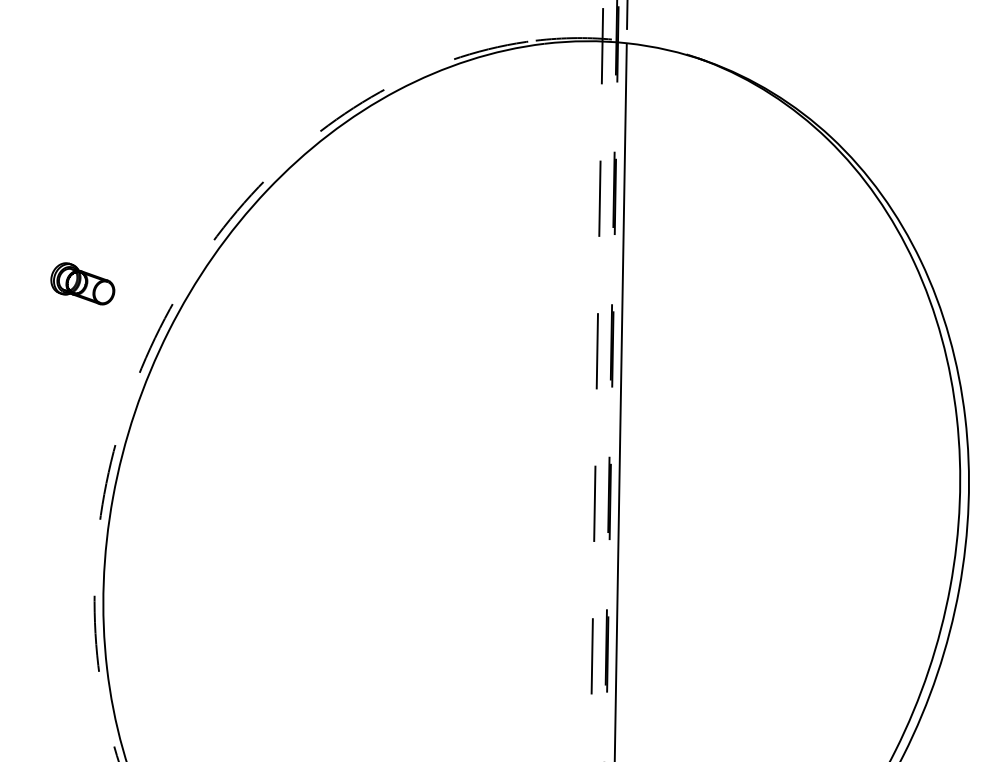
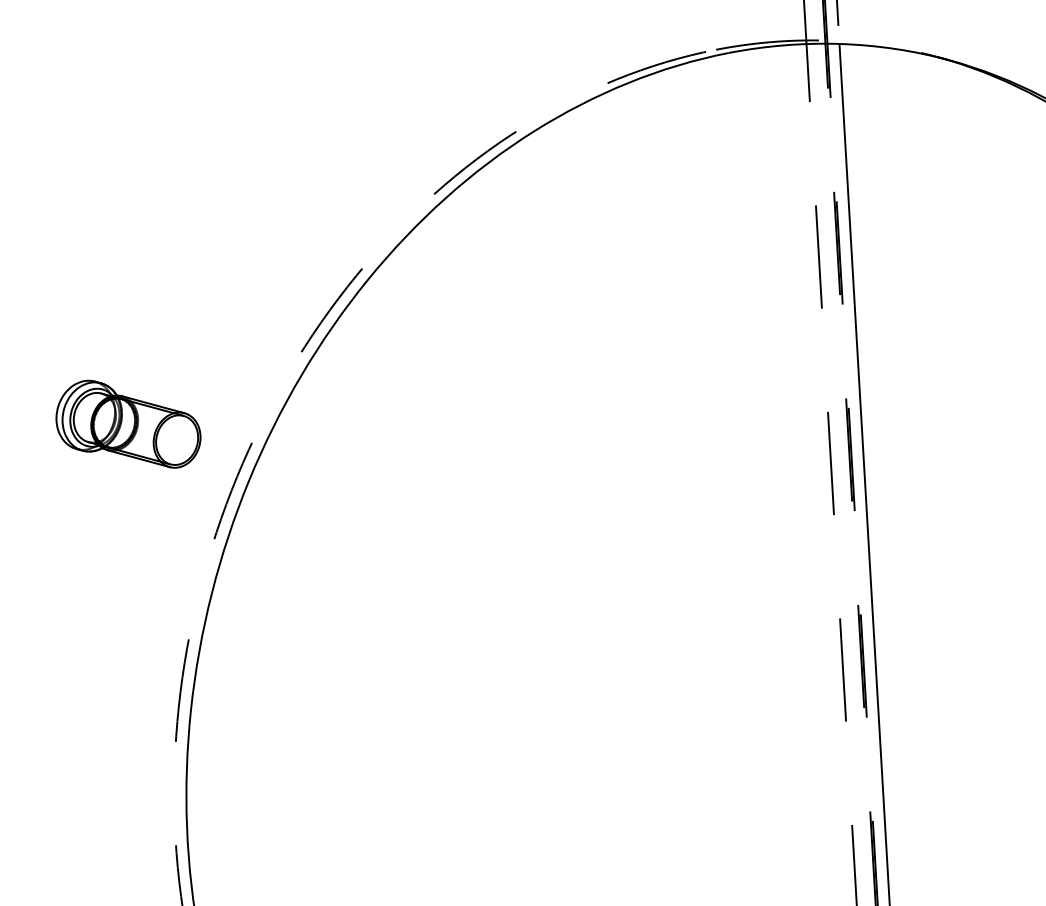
part: (82, 283) -> (127, 424), size x1.67

